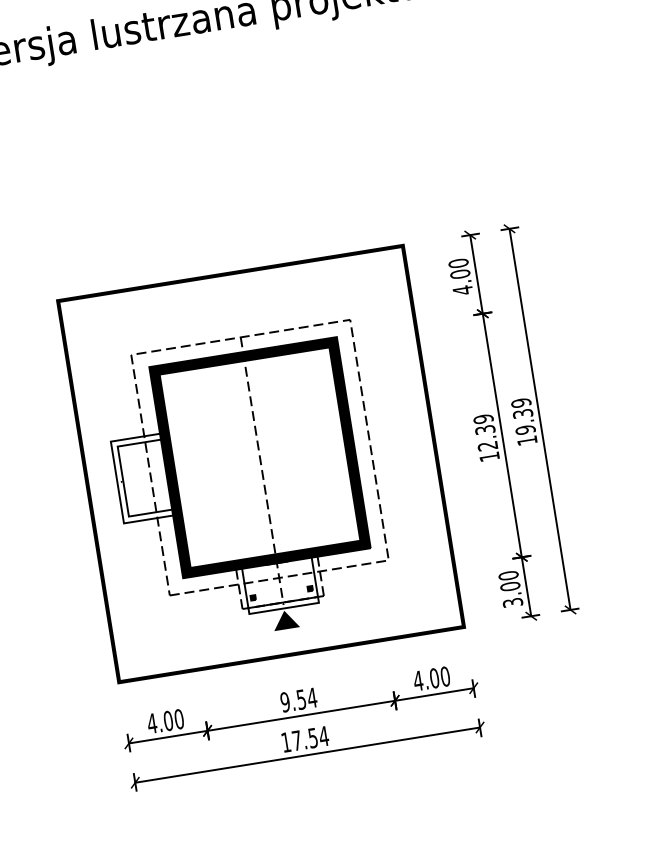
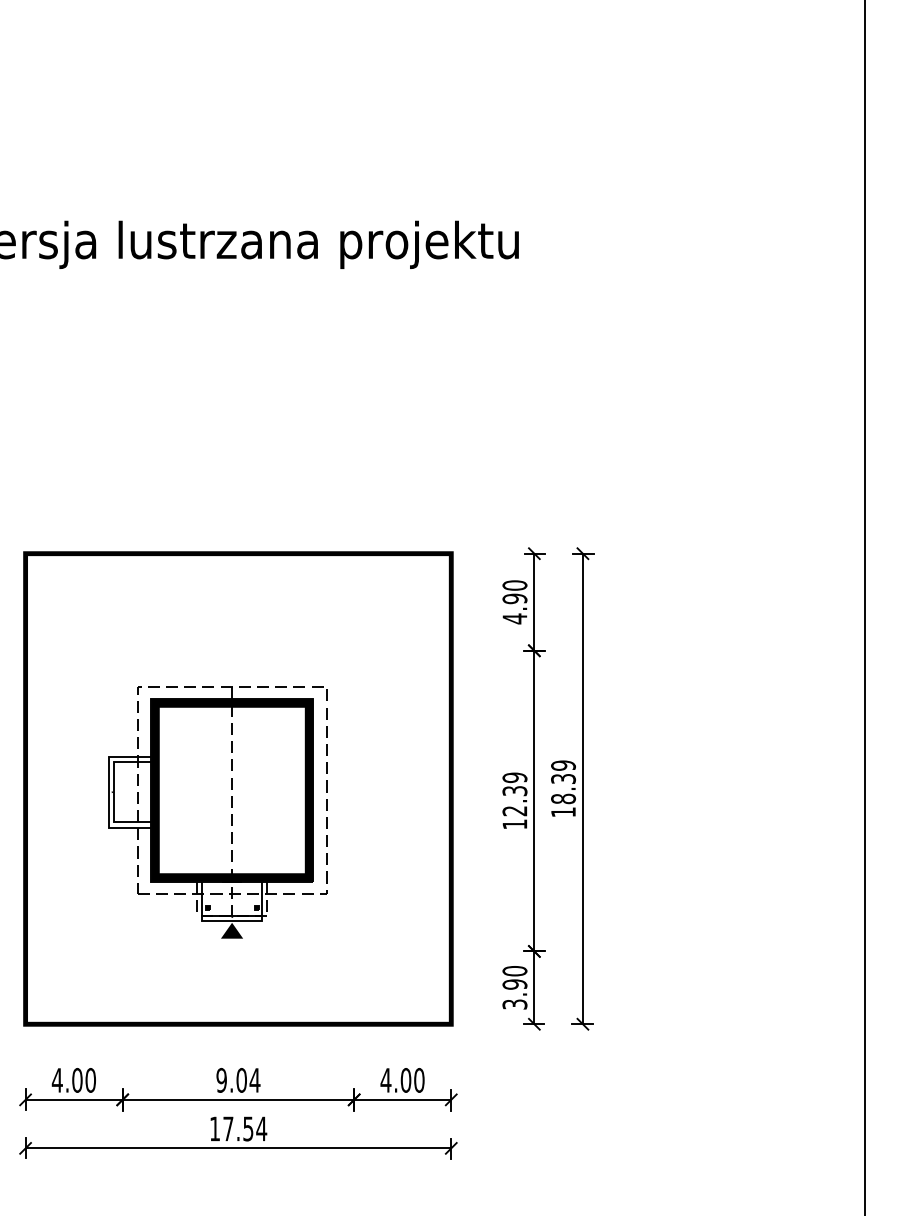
text: (459, 273) -> (514, 598), 4.00 -> 4.90
text: (525, 429) -> (563, 798), 19.39 -> 18.39
part: (247, 485) -> (217, 812), size x0.7
text: (509, 586) -> (514, 984), 3.00 -> 3.90
text: (301, 699) -> (241, 1080), 9.54 -> 9.04

